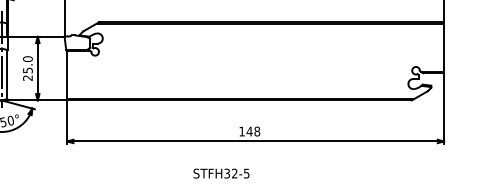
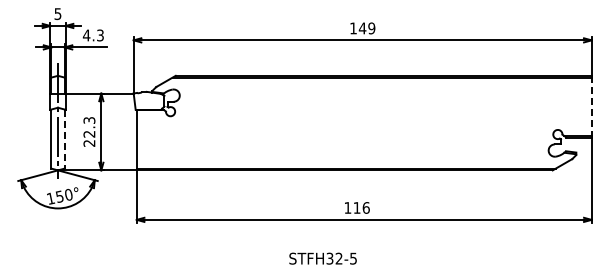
line: (443, 46) -> (591, 105), solid -> dashed
text: (27, 64) -> (89, 126), 25.0 -> 22.3
line: (7, 74) -> (64, 139), solid -> dashed
text: (253, 131) -> (361, 207), 148 -> 116

